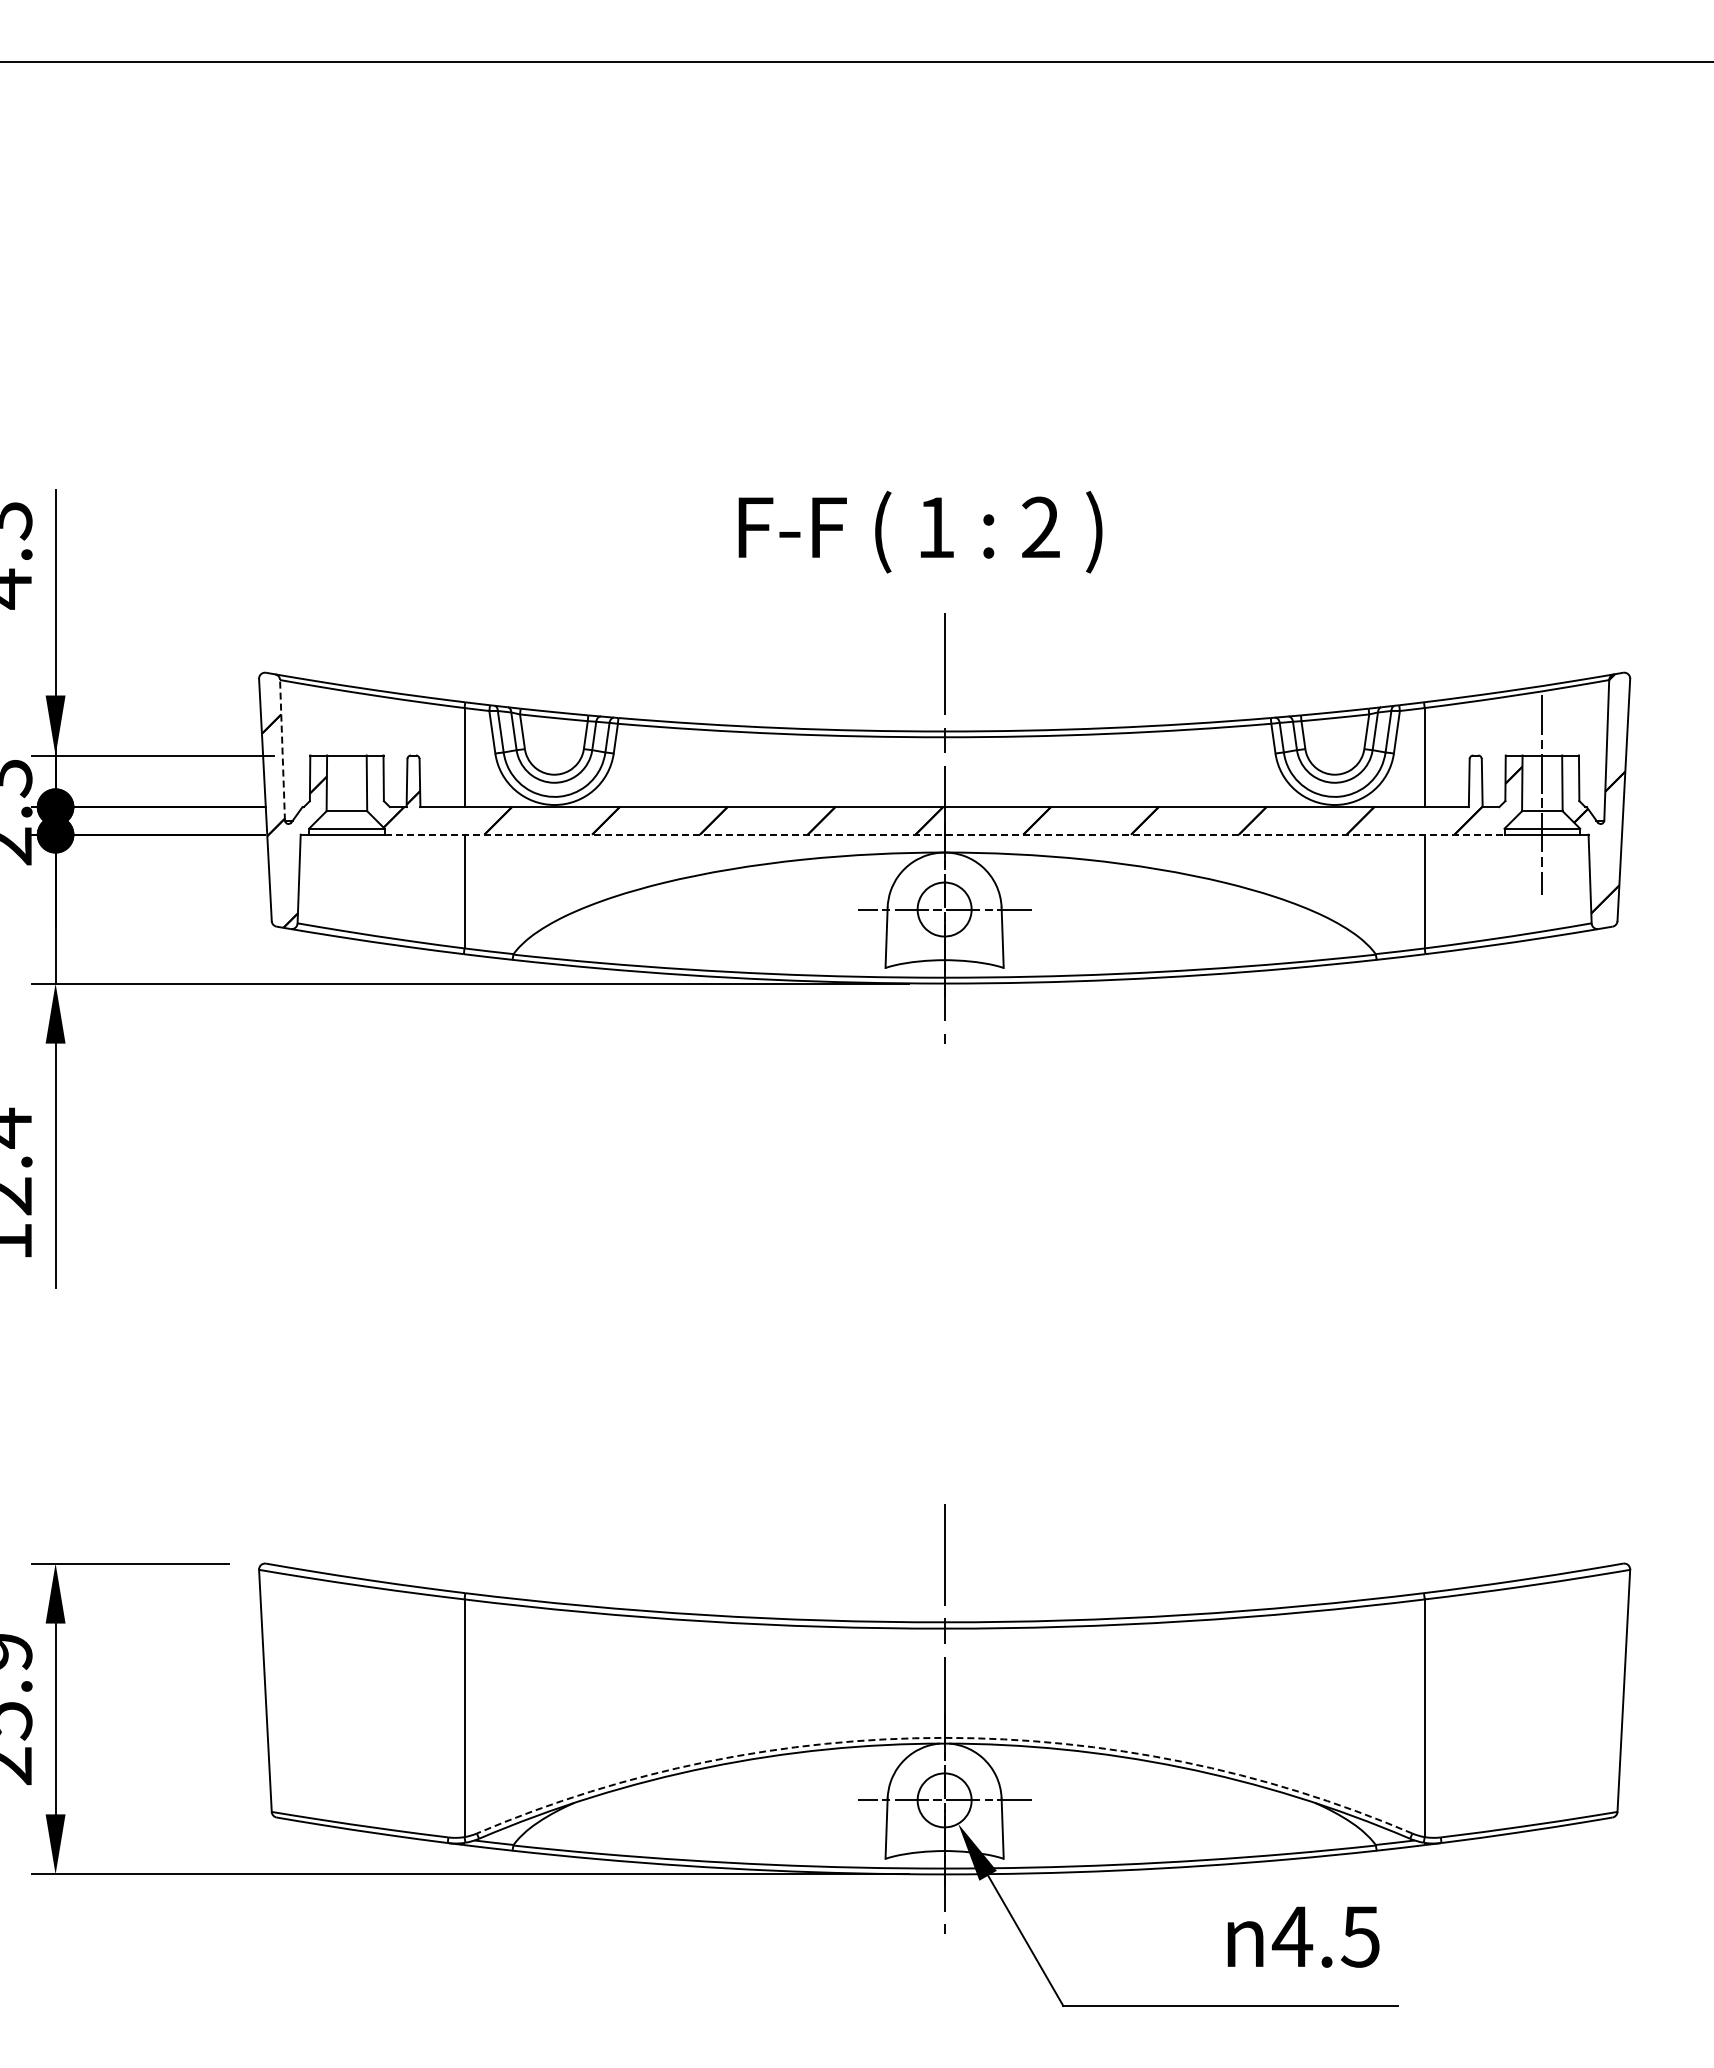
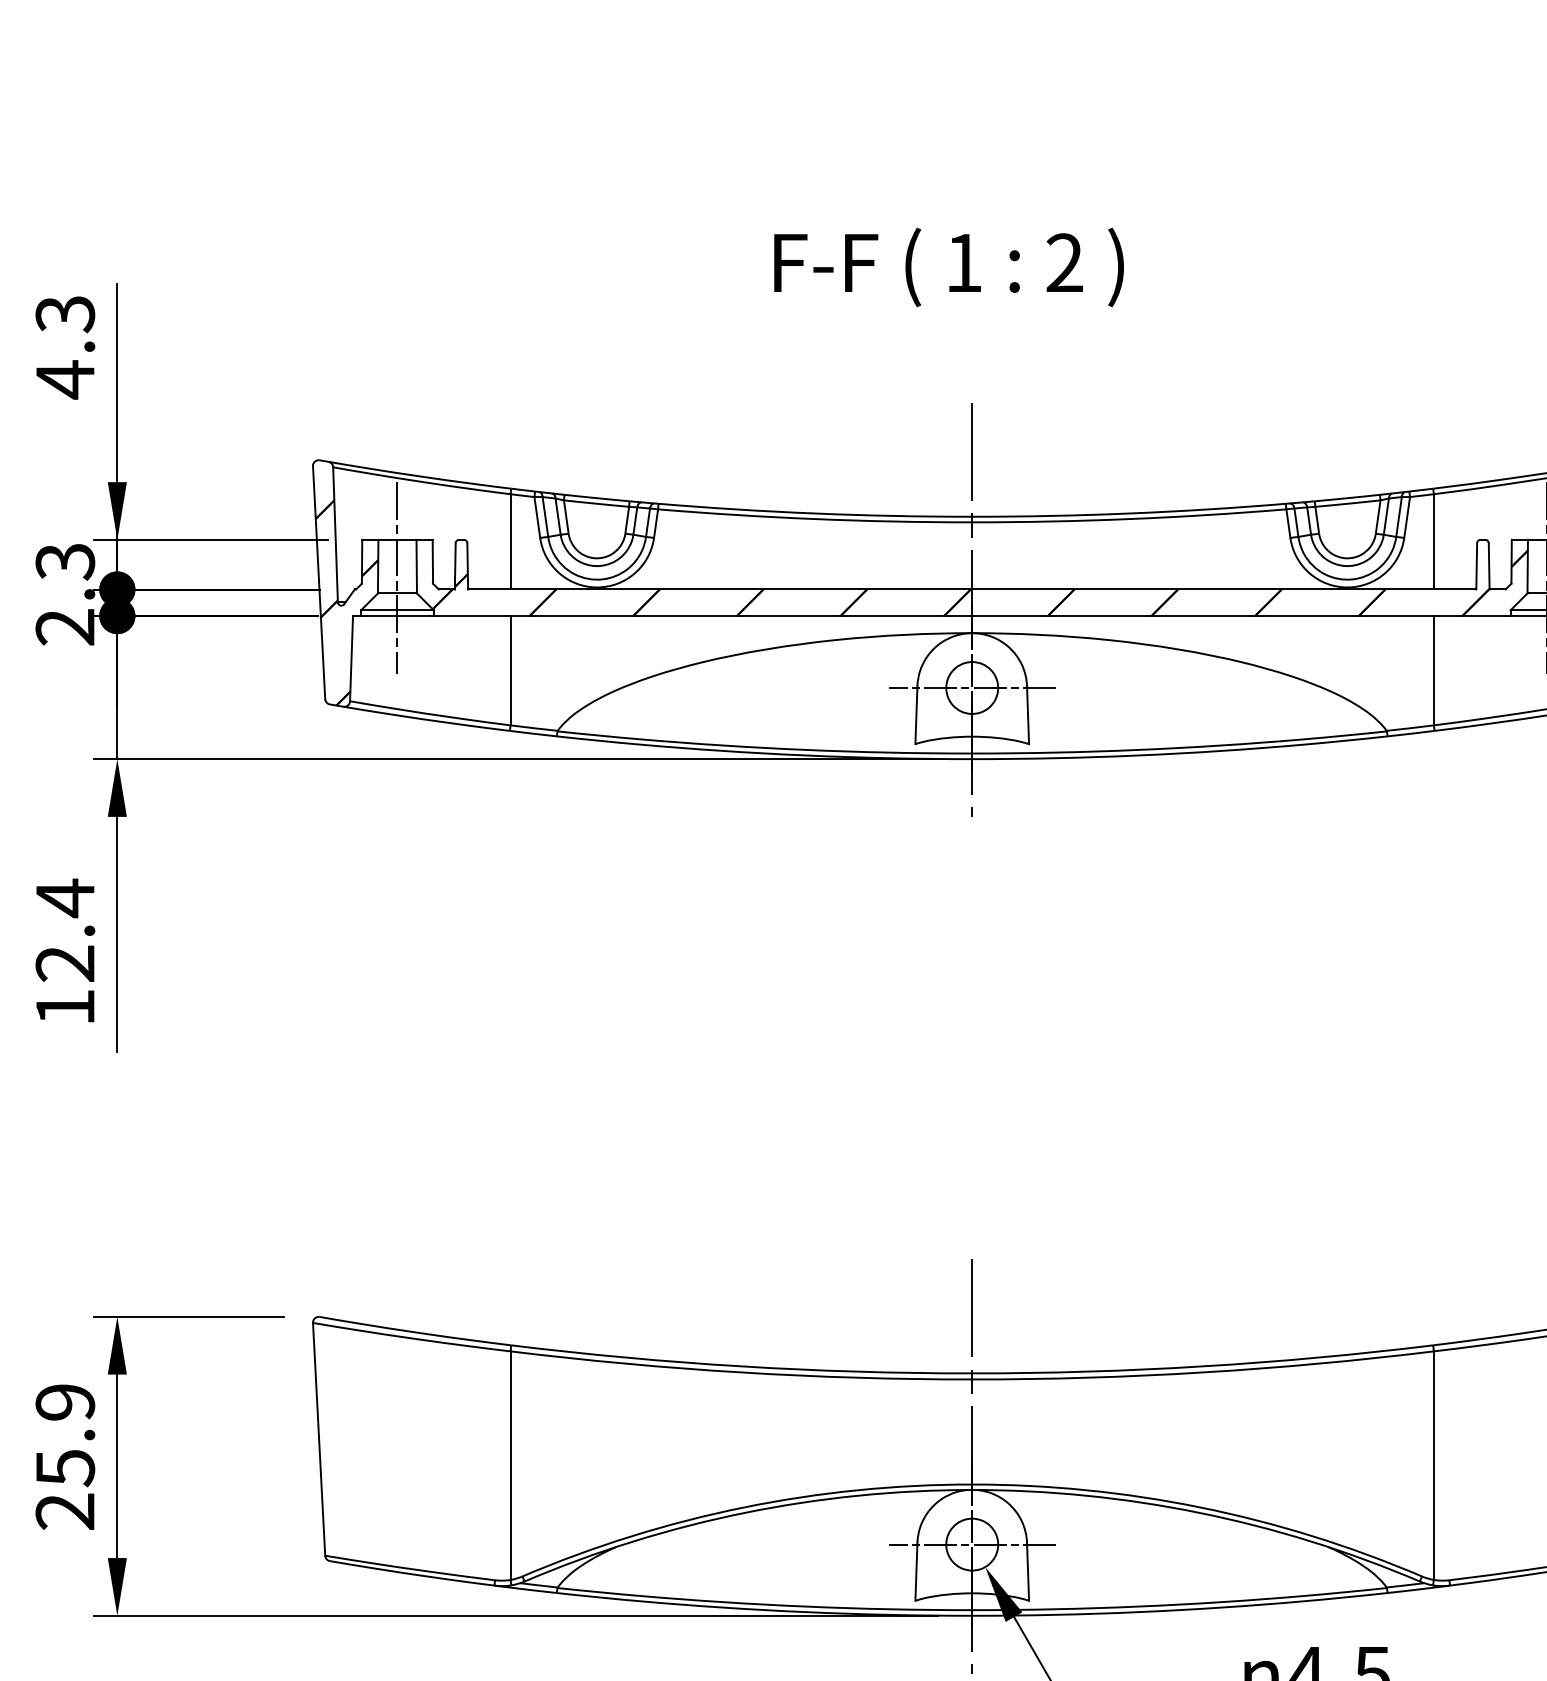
text: (920, 532) -> (949, 267), moved
line: (282, 749) -> (335, 534), dashed -> solid
line: (346, 794) -> (397, 577), added
line: (944, 834) -> (972, 615), dashed -> solid
arc: (944, 1737) -> (972, 1484), dashed -> solid

